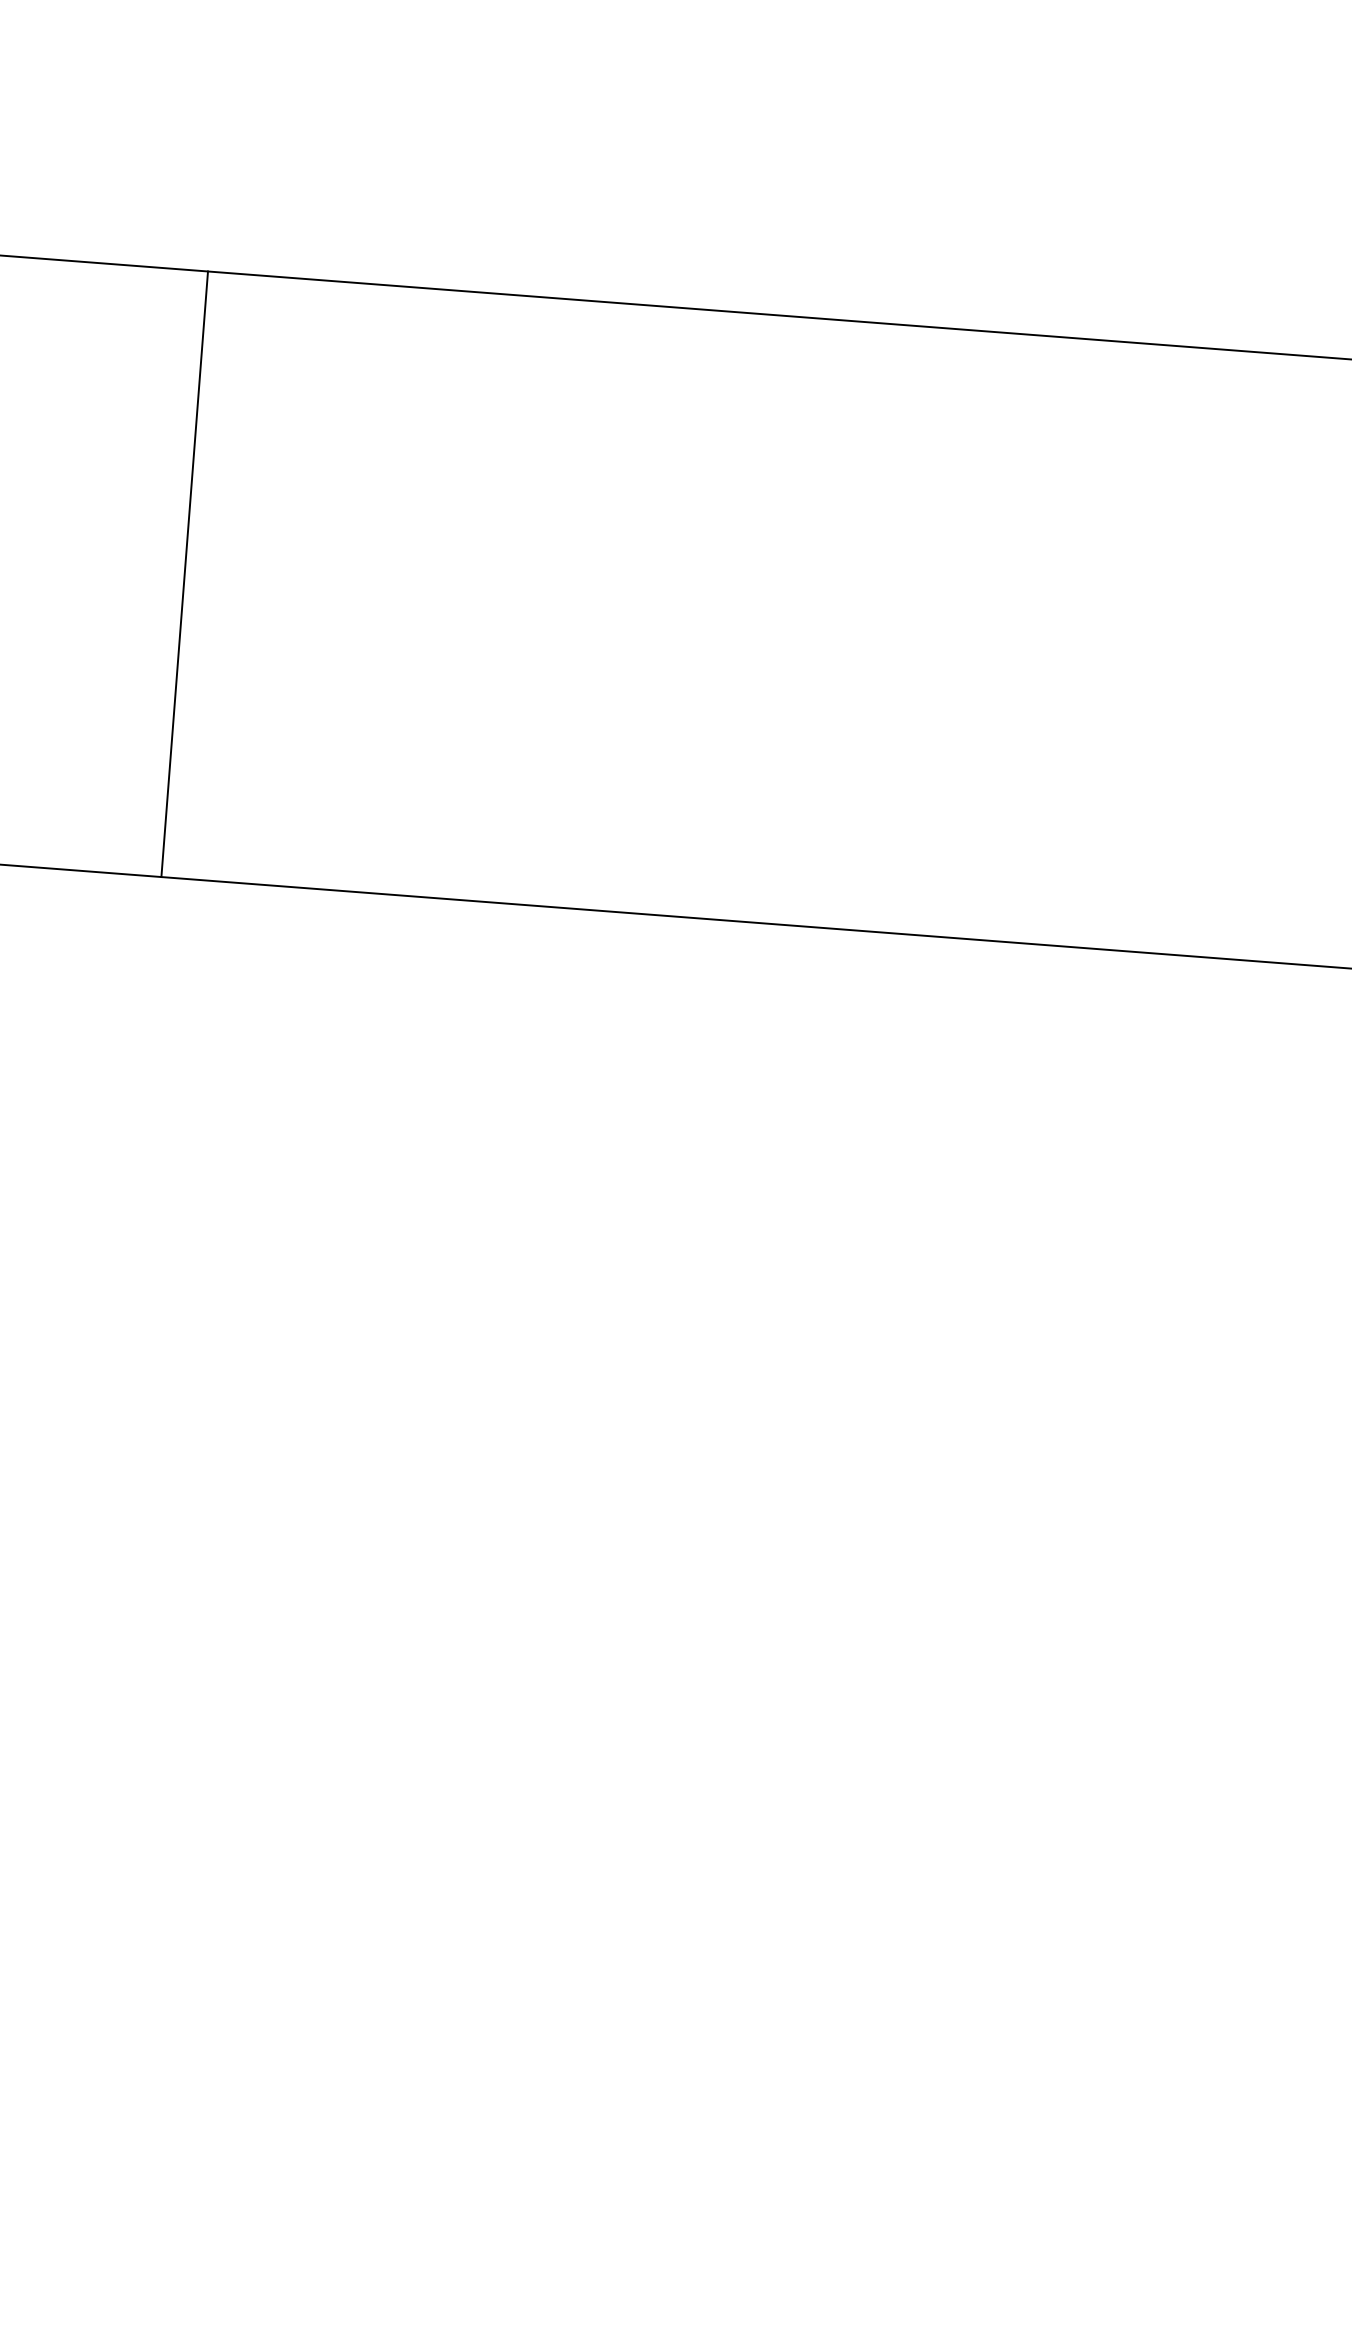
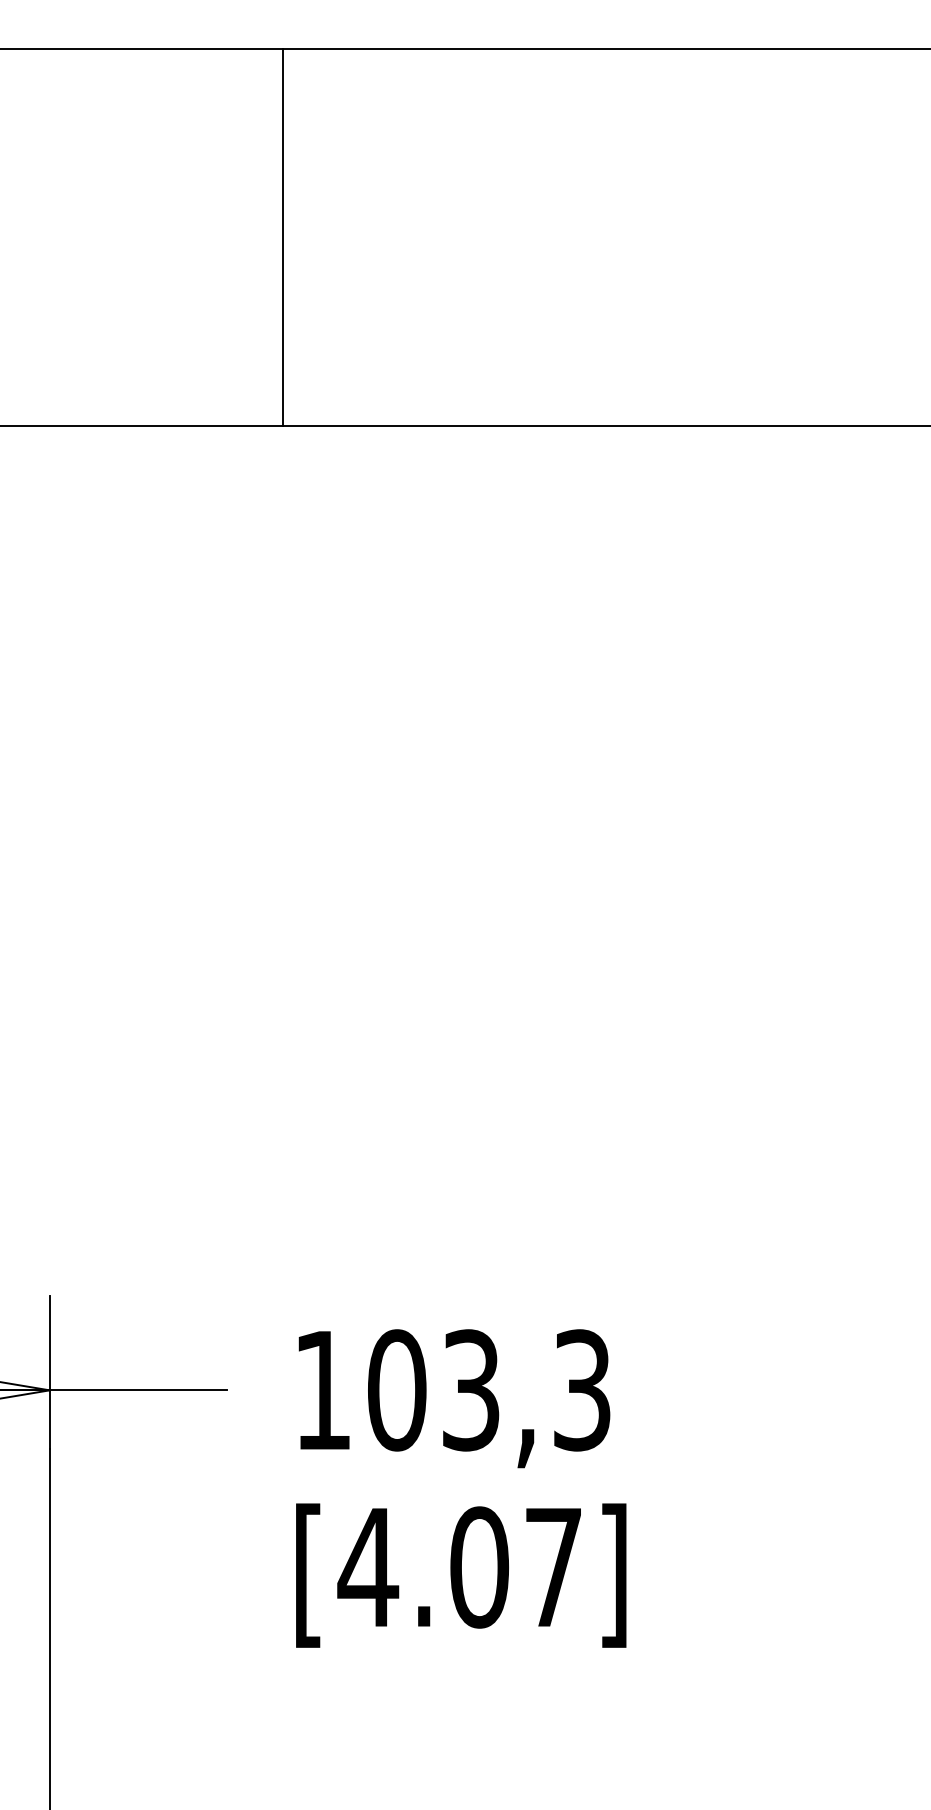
line: (185, 574) -> (283, 237), moved

